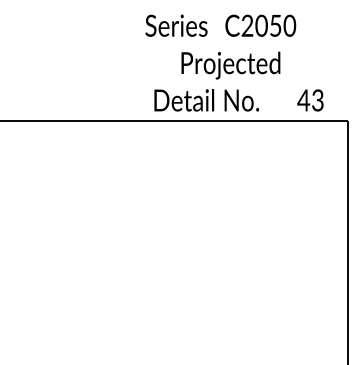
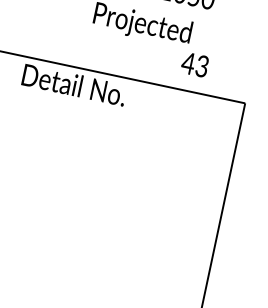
text: (206, 100) -> (74, 85), moved
text: (310, 100) -> (195, 64), moved

